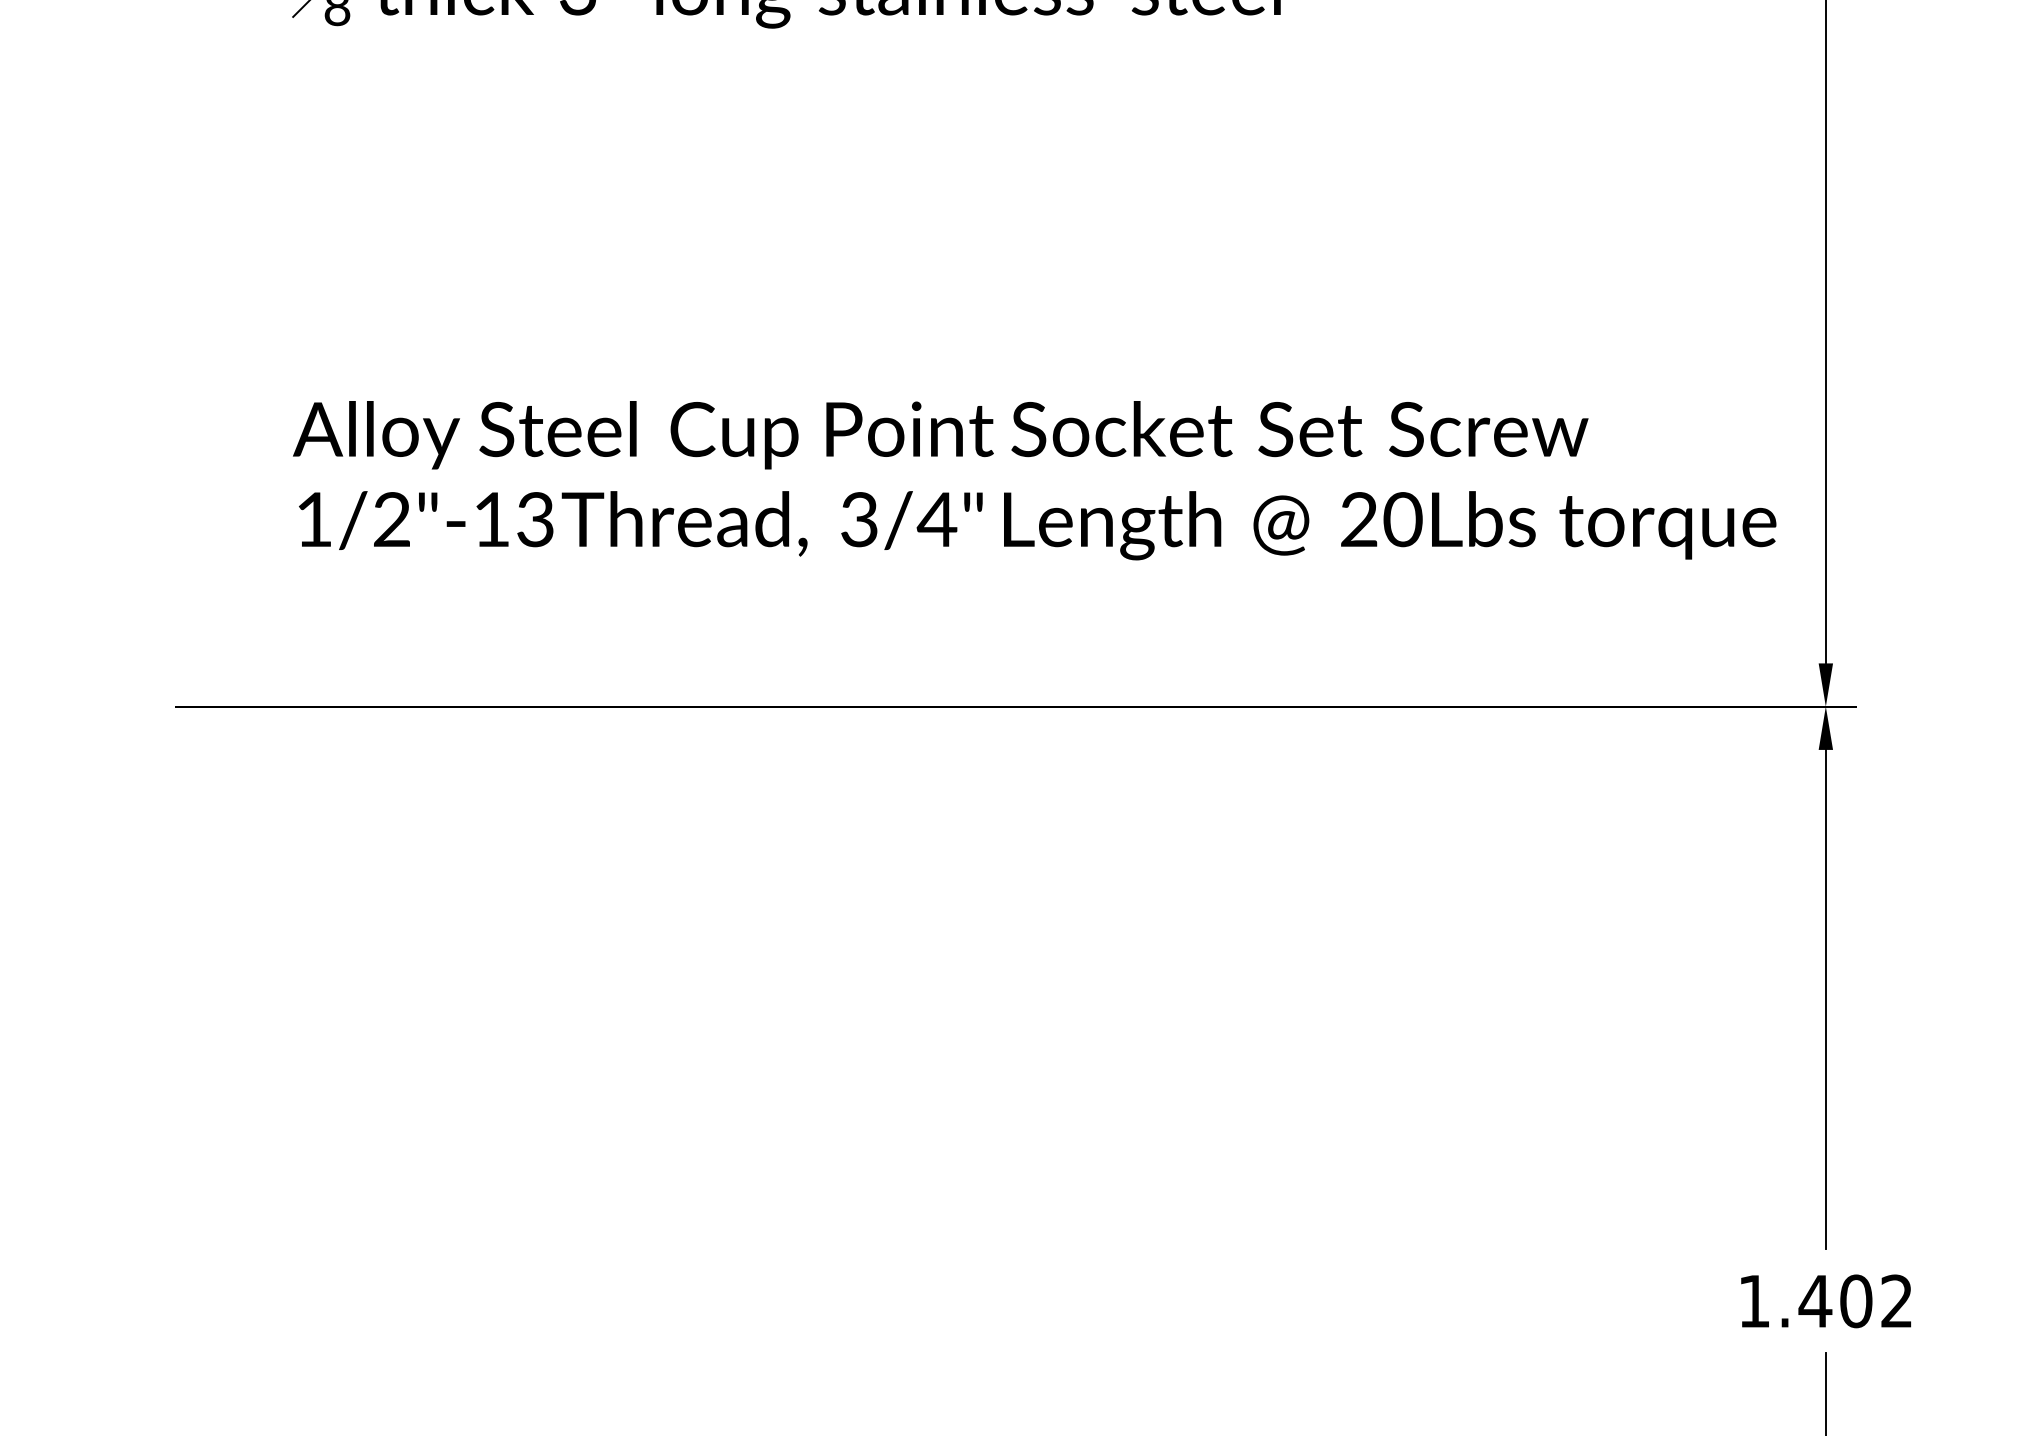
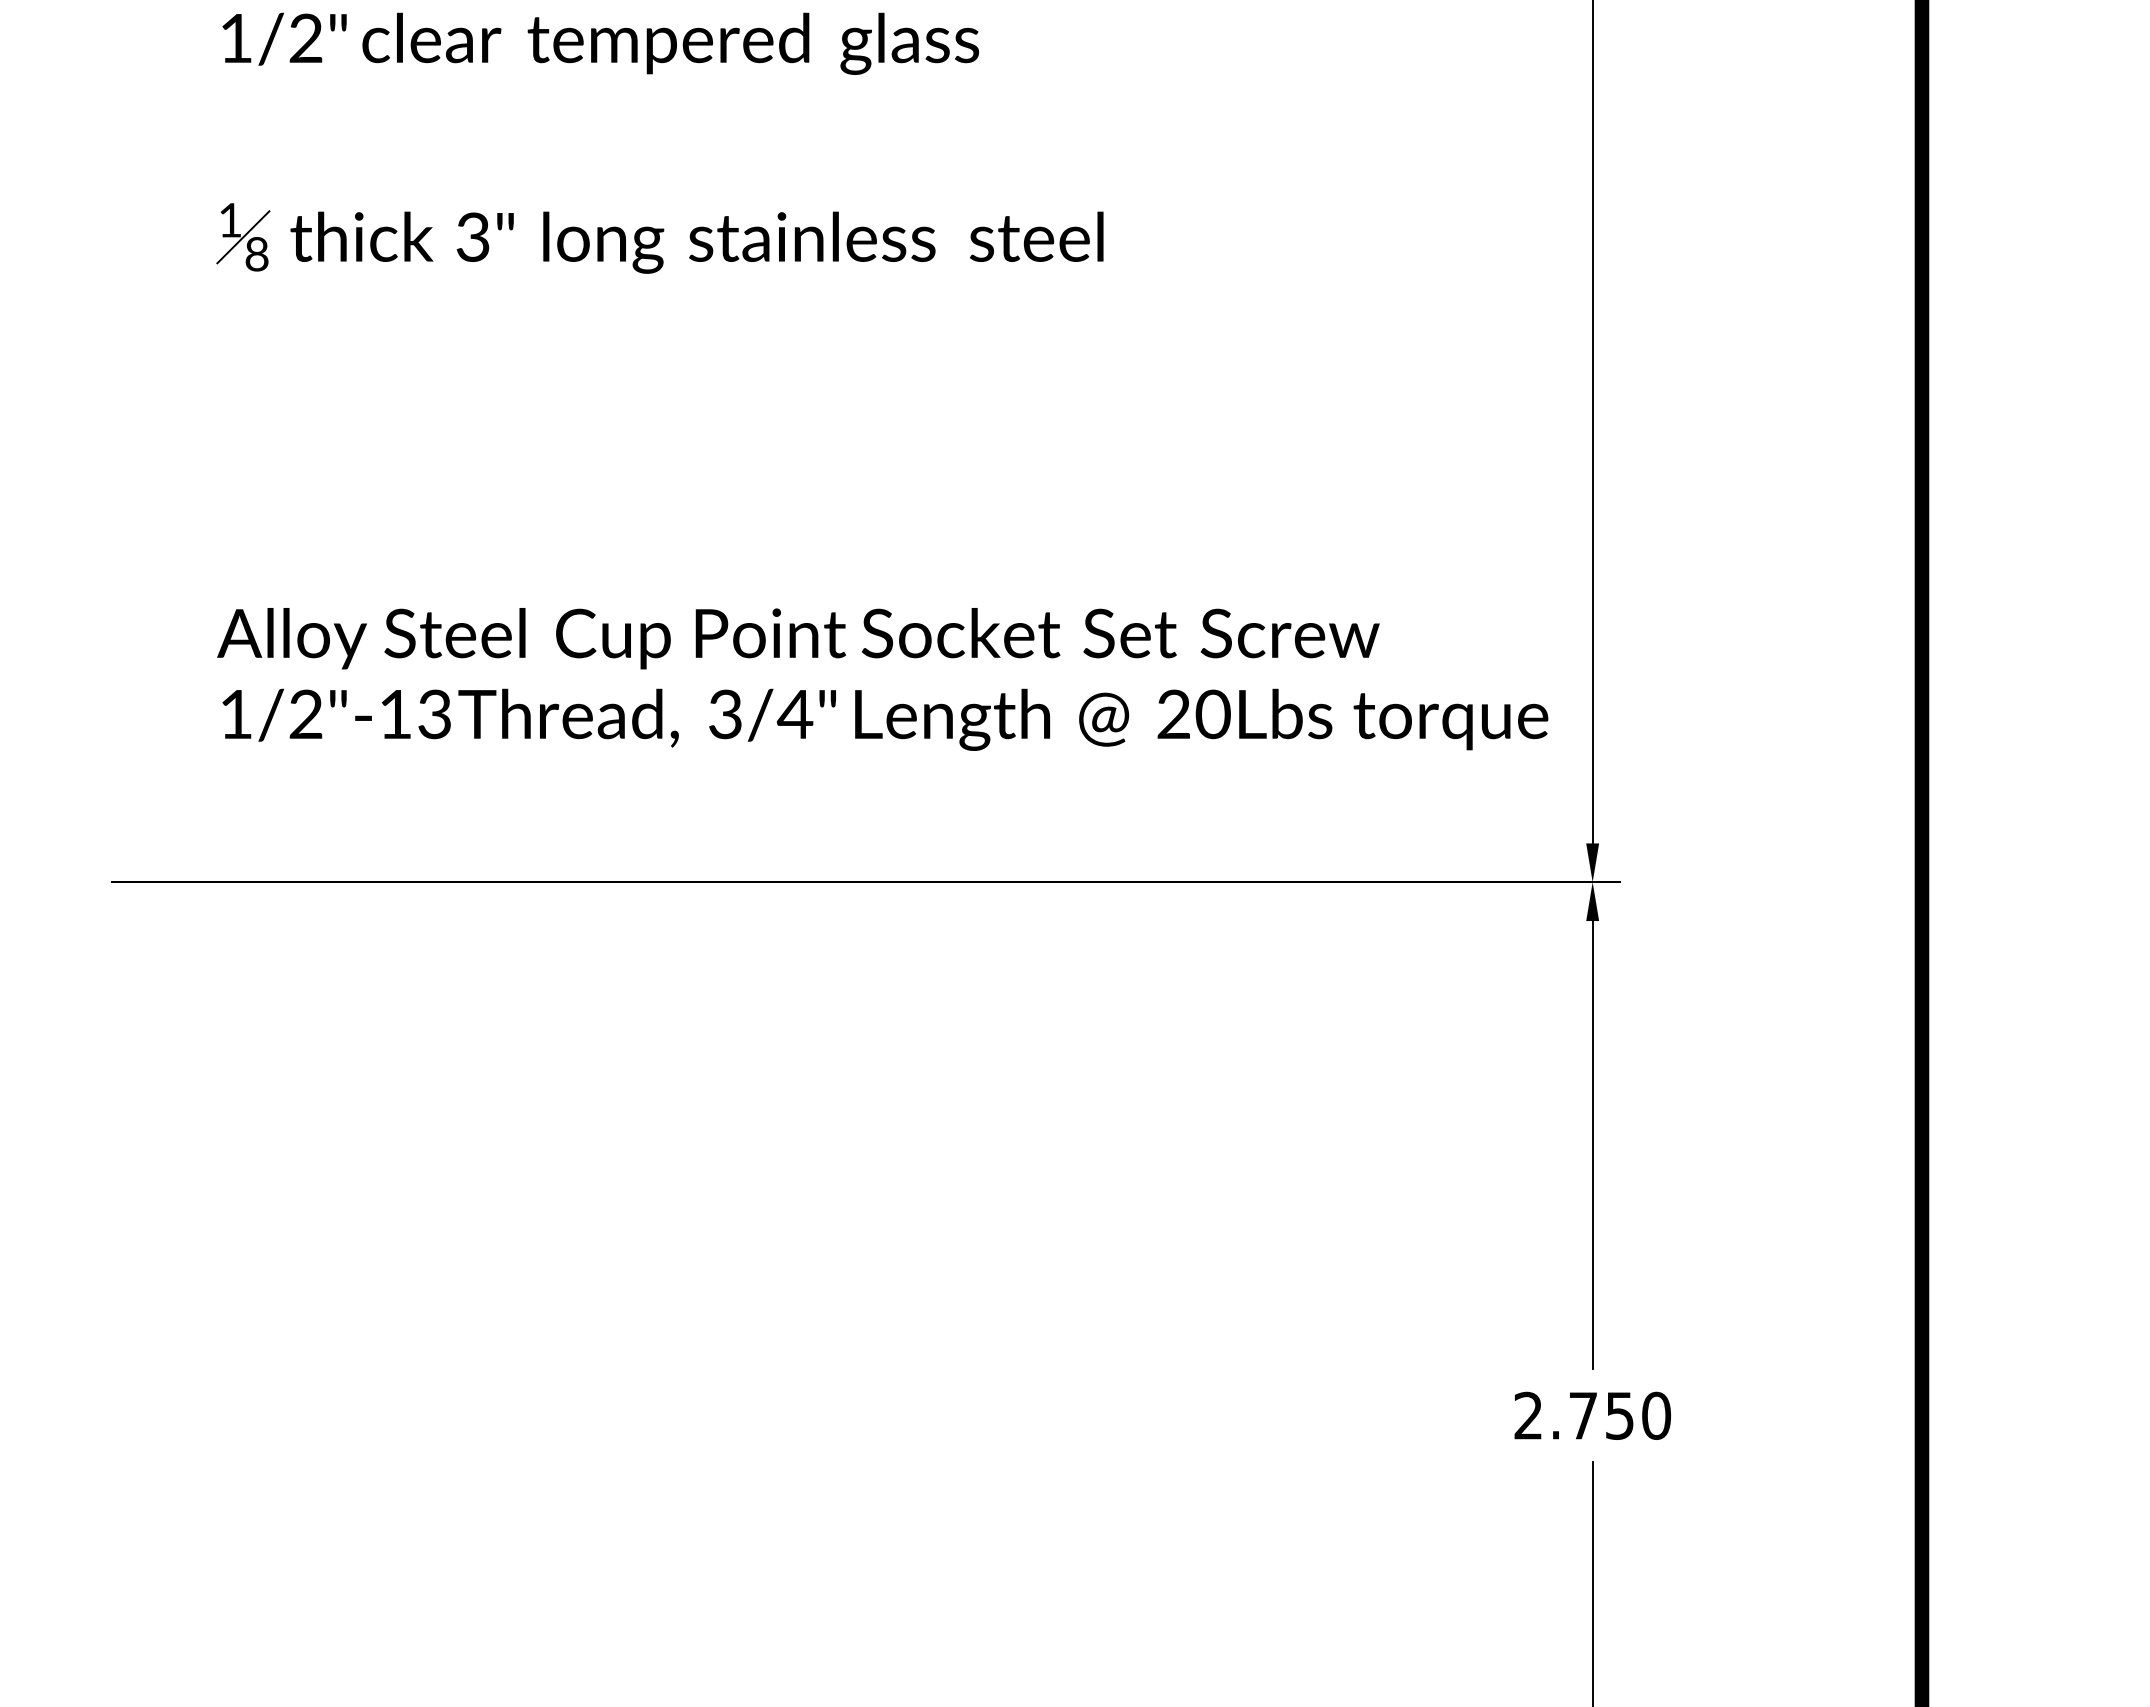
text: (1825, 1300) -> (1592, 1415), 1.402 -> 2.750

